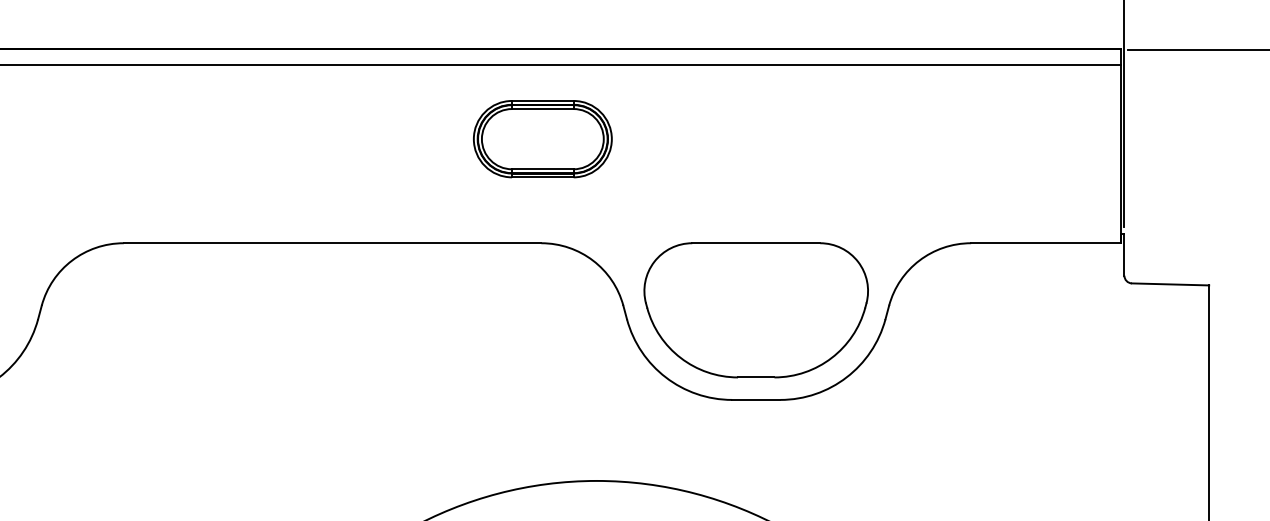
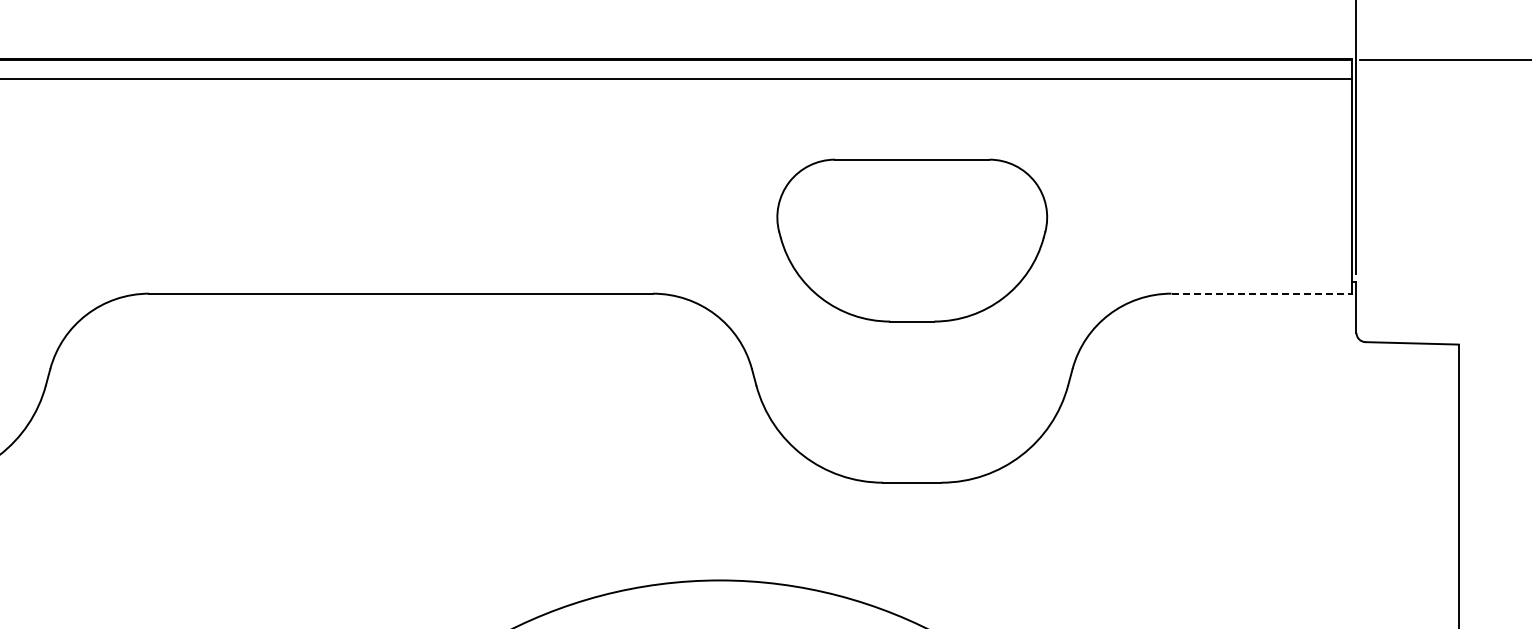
part: (542, 139) -> (654, 168), removed
line: (1046, 243) -> (1262, 293), solid -> dashed
part: (756, 310) -> (912, 240), moved

